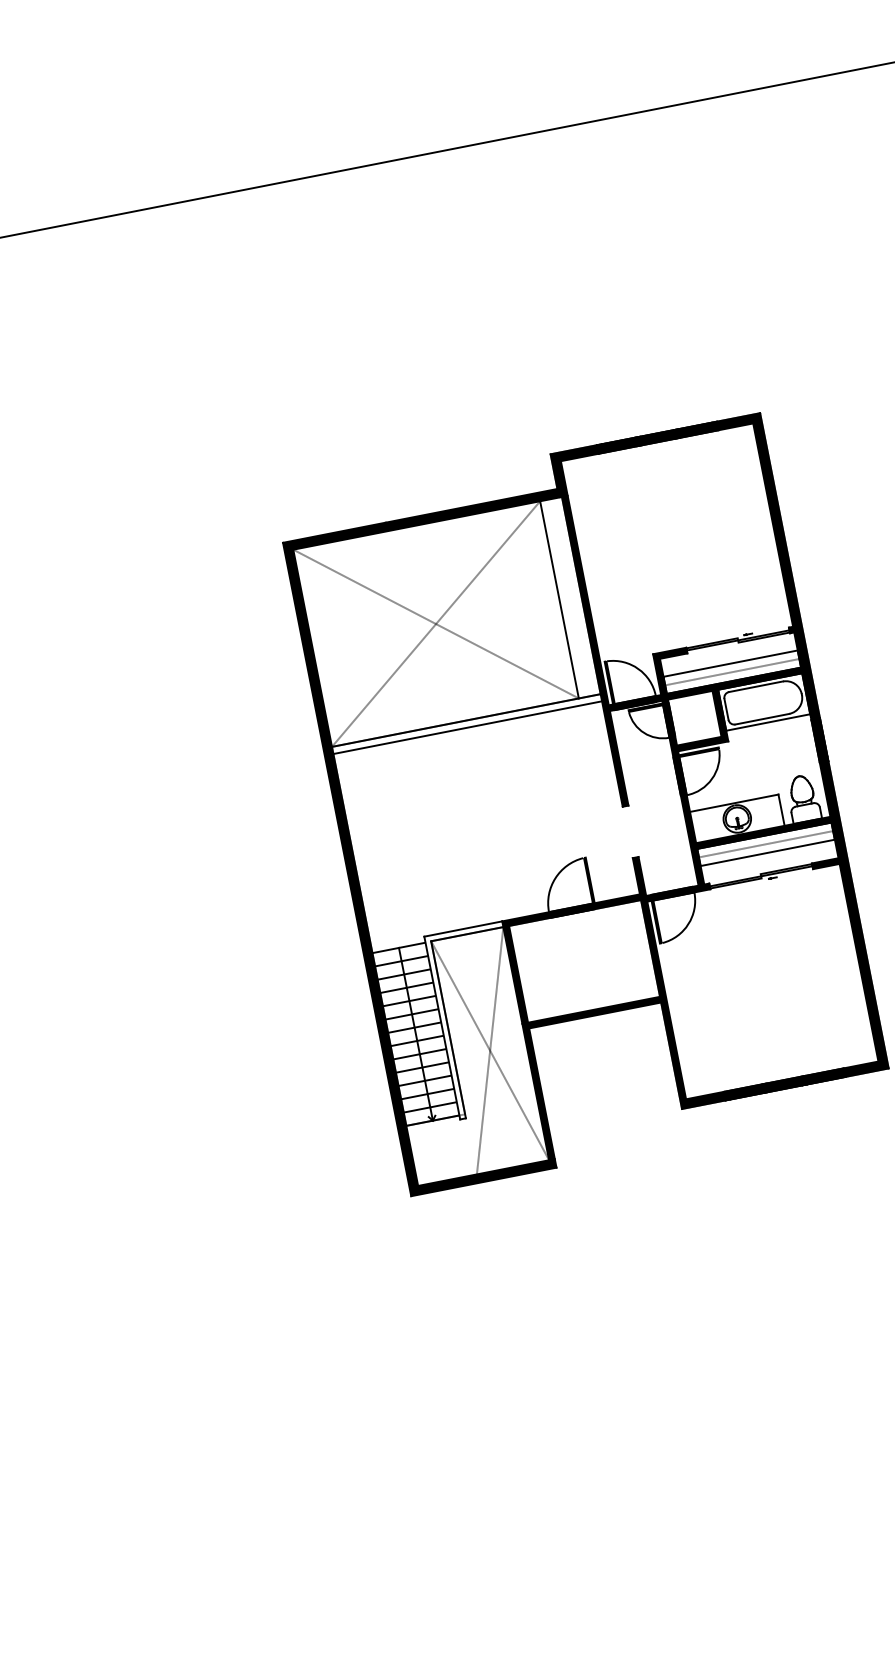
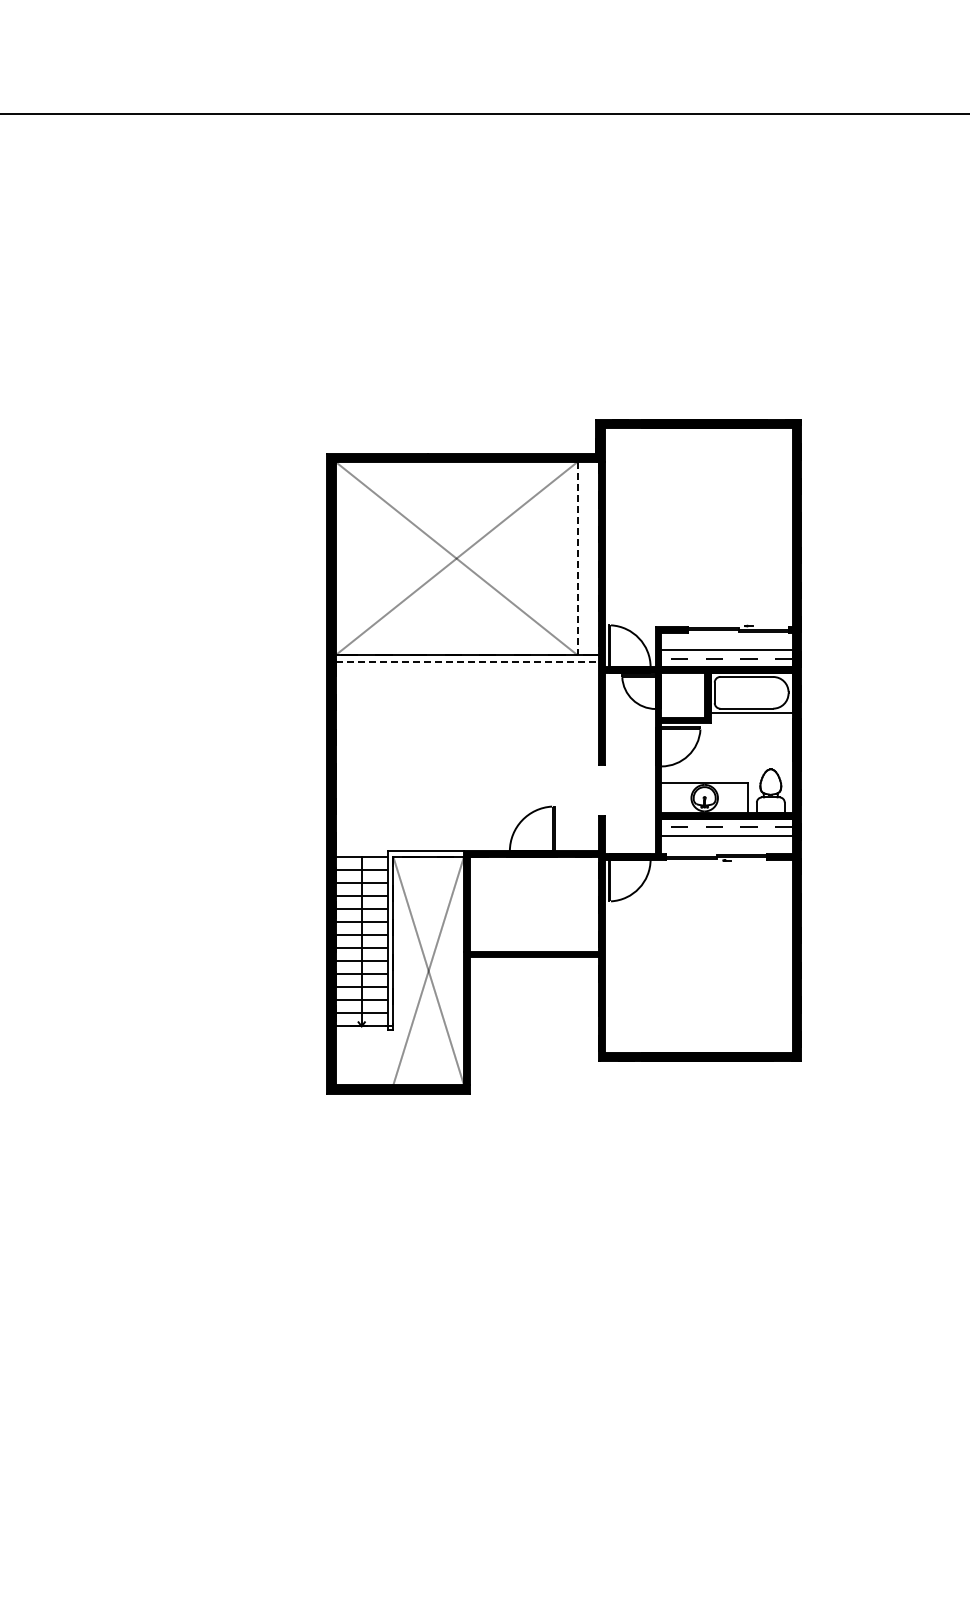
line: (559, 599) -> (577, 558), solid -> dashed
line: (467, 727) -> (467, 662), solid -> dashed

